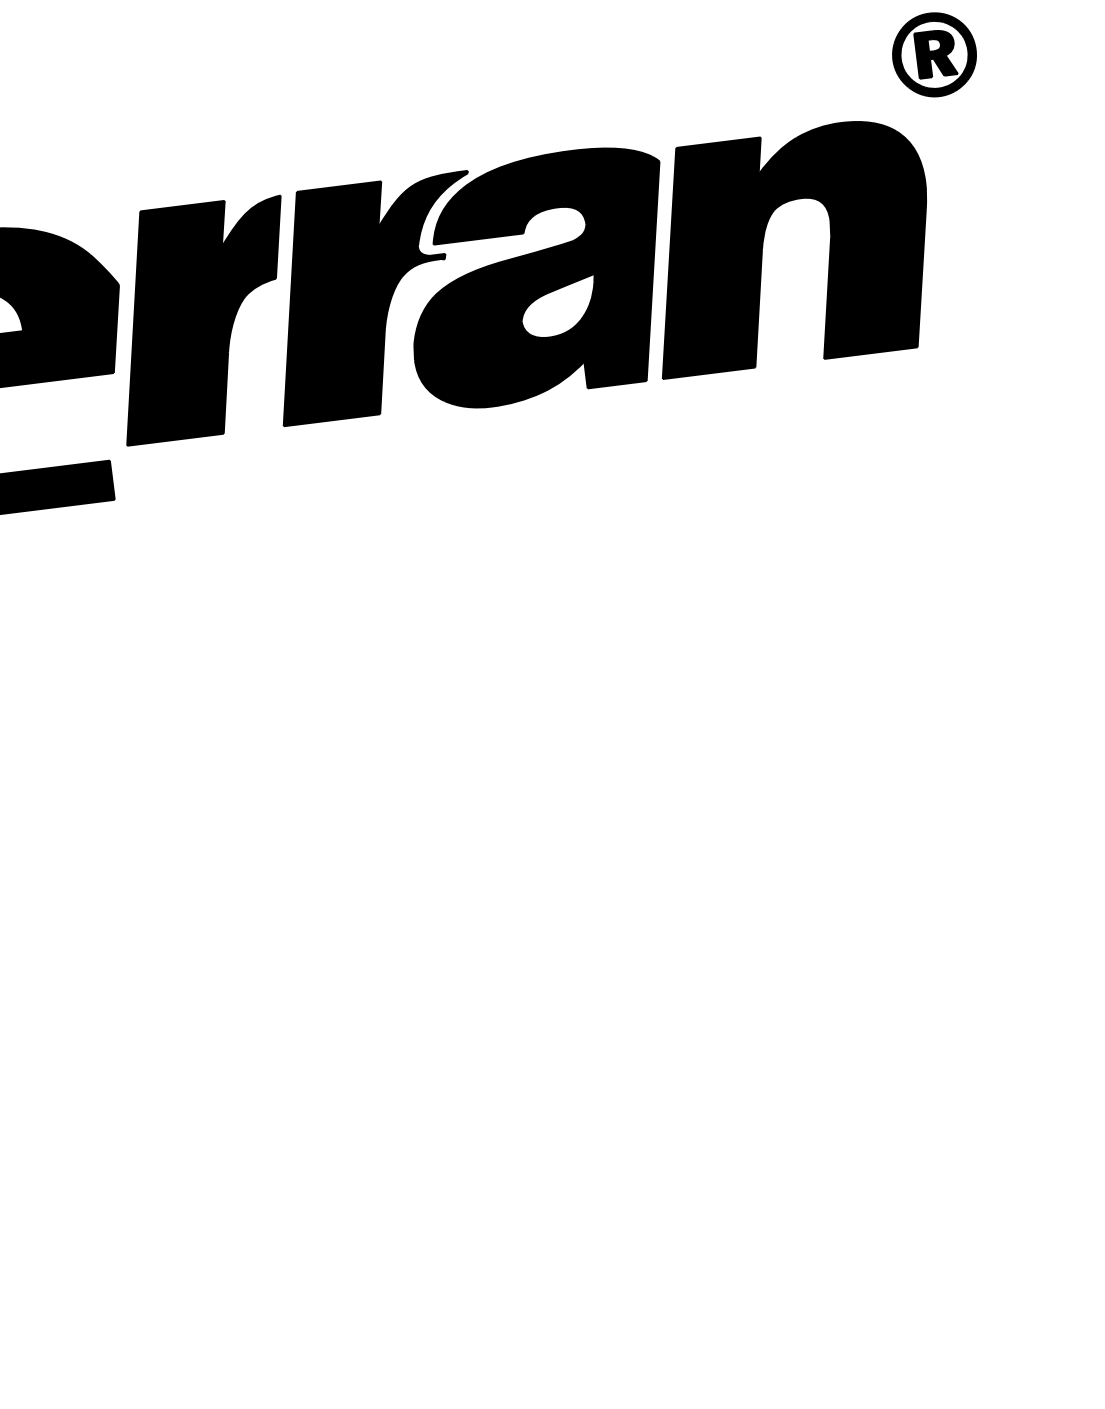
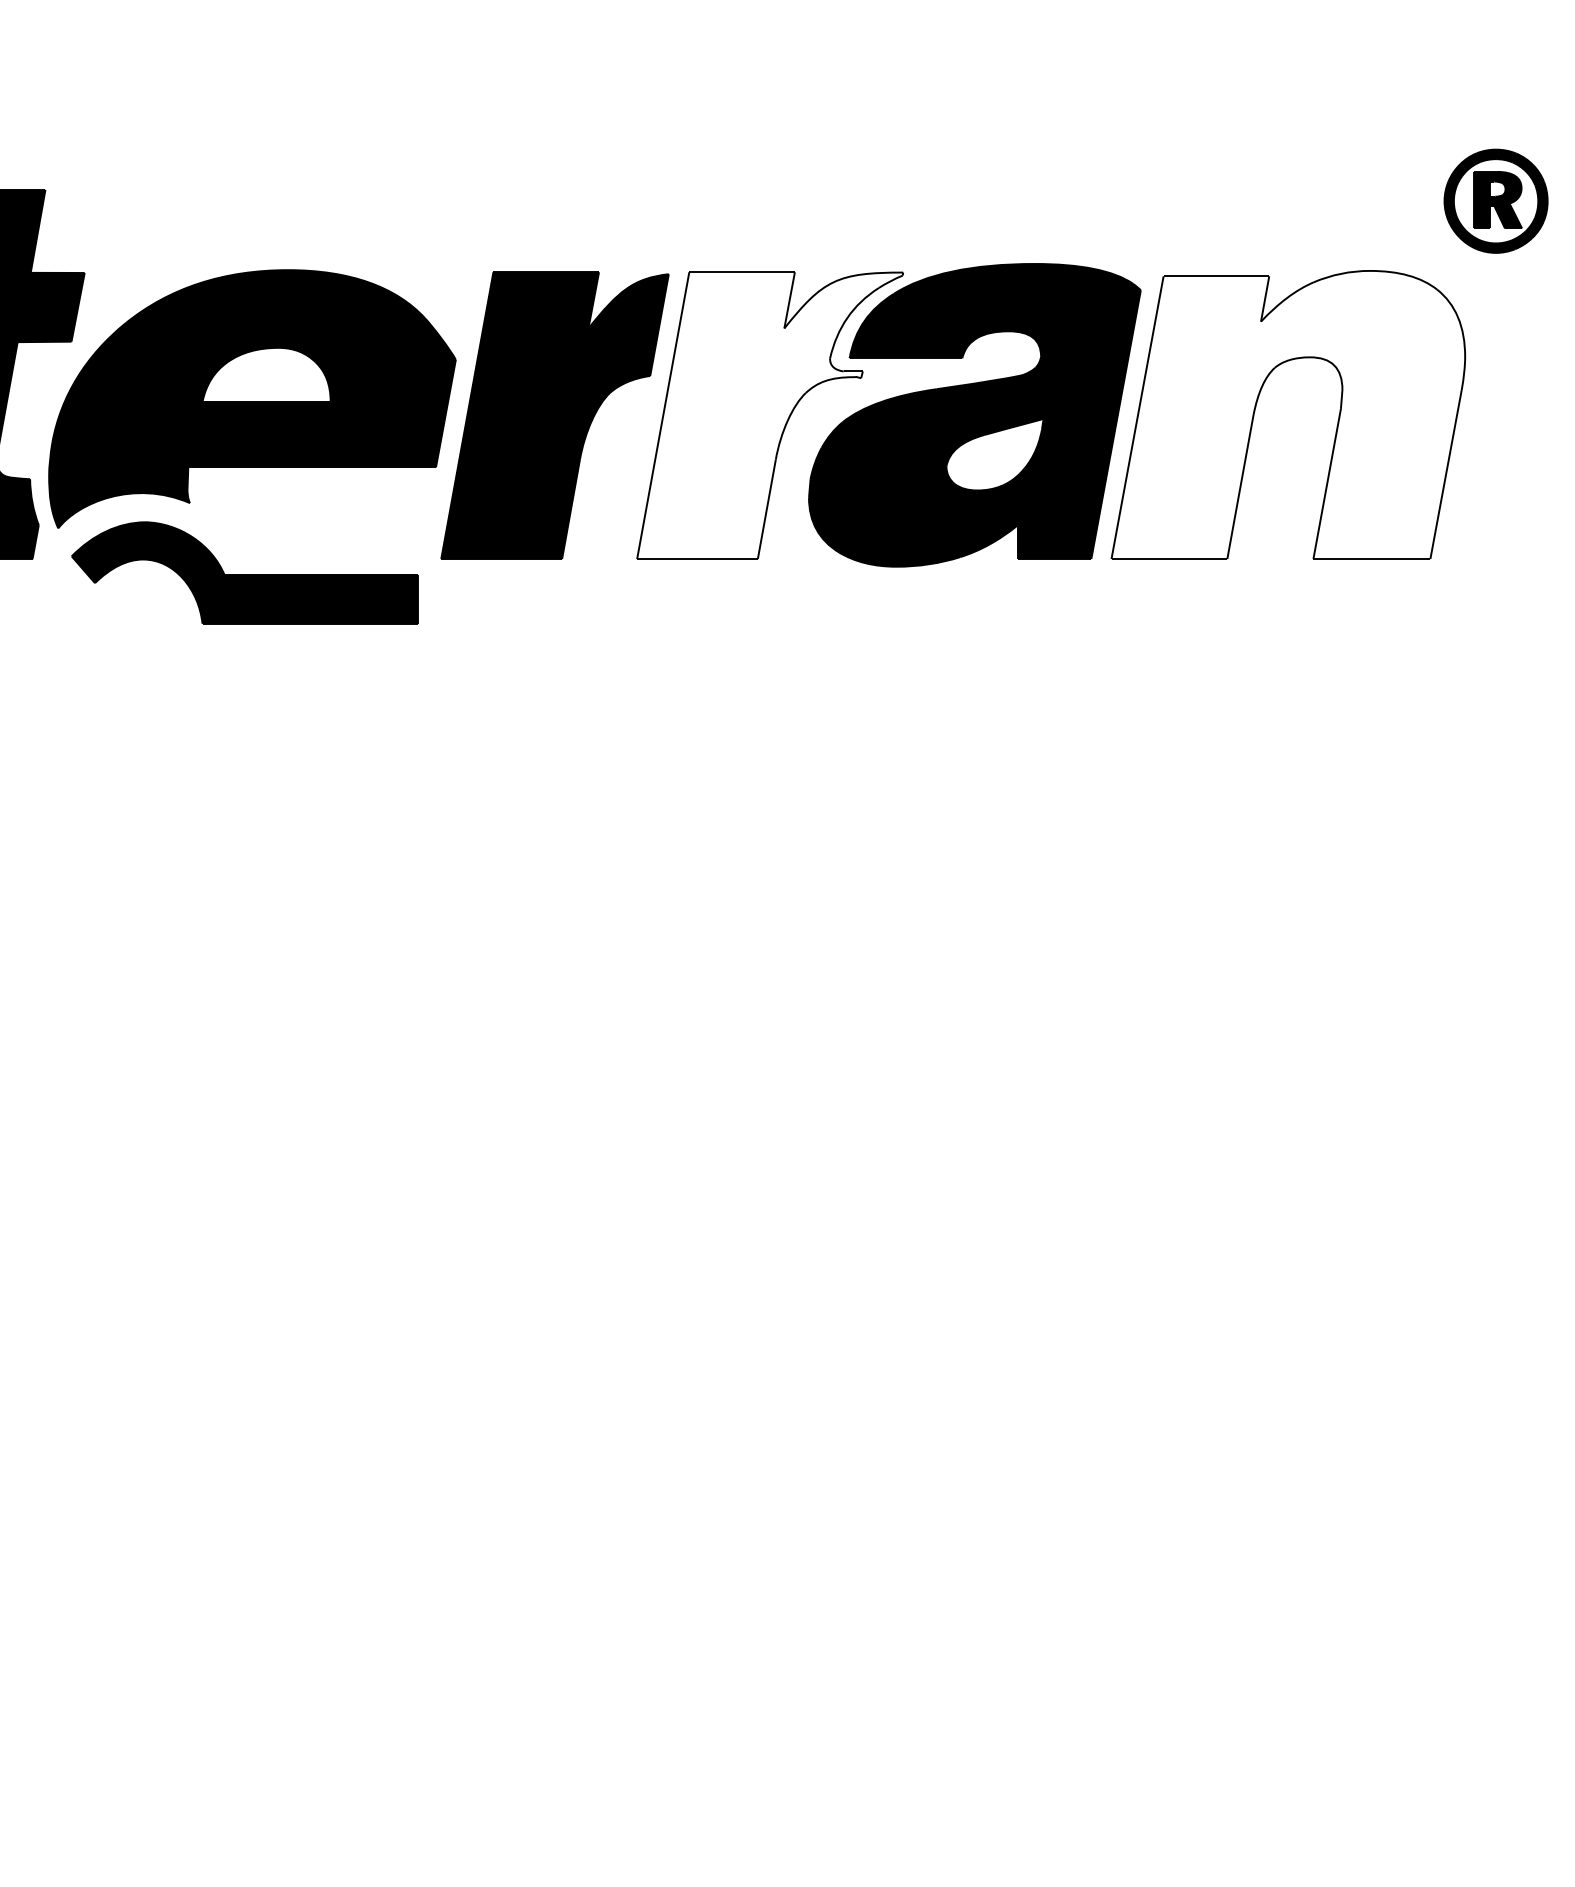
fill: (789, 245) -> (1288, 414), removed
fill: (375, 298) -> (770, 415), removed

